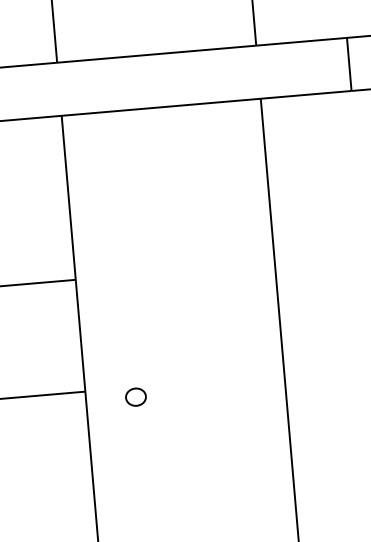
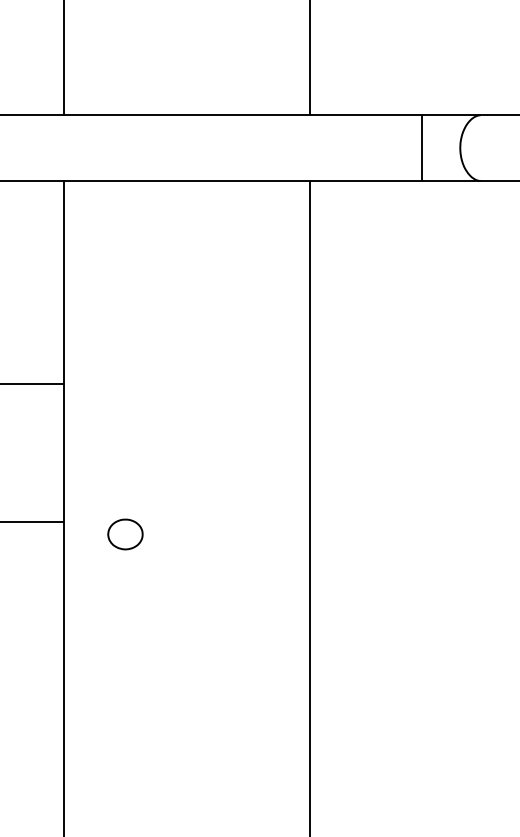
part: (135, 396) -> (125, 533), size x1.4

